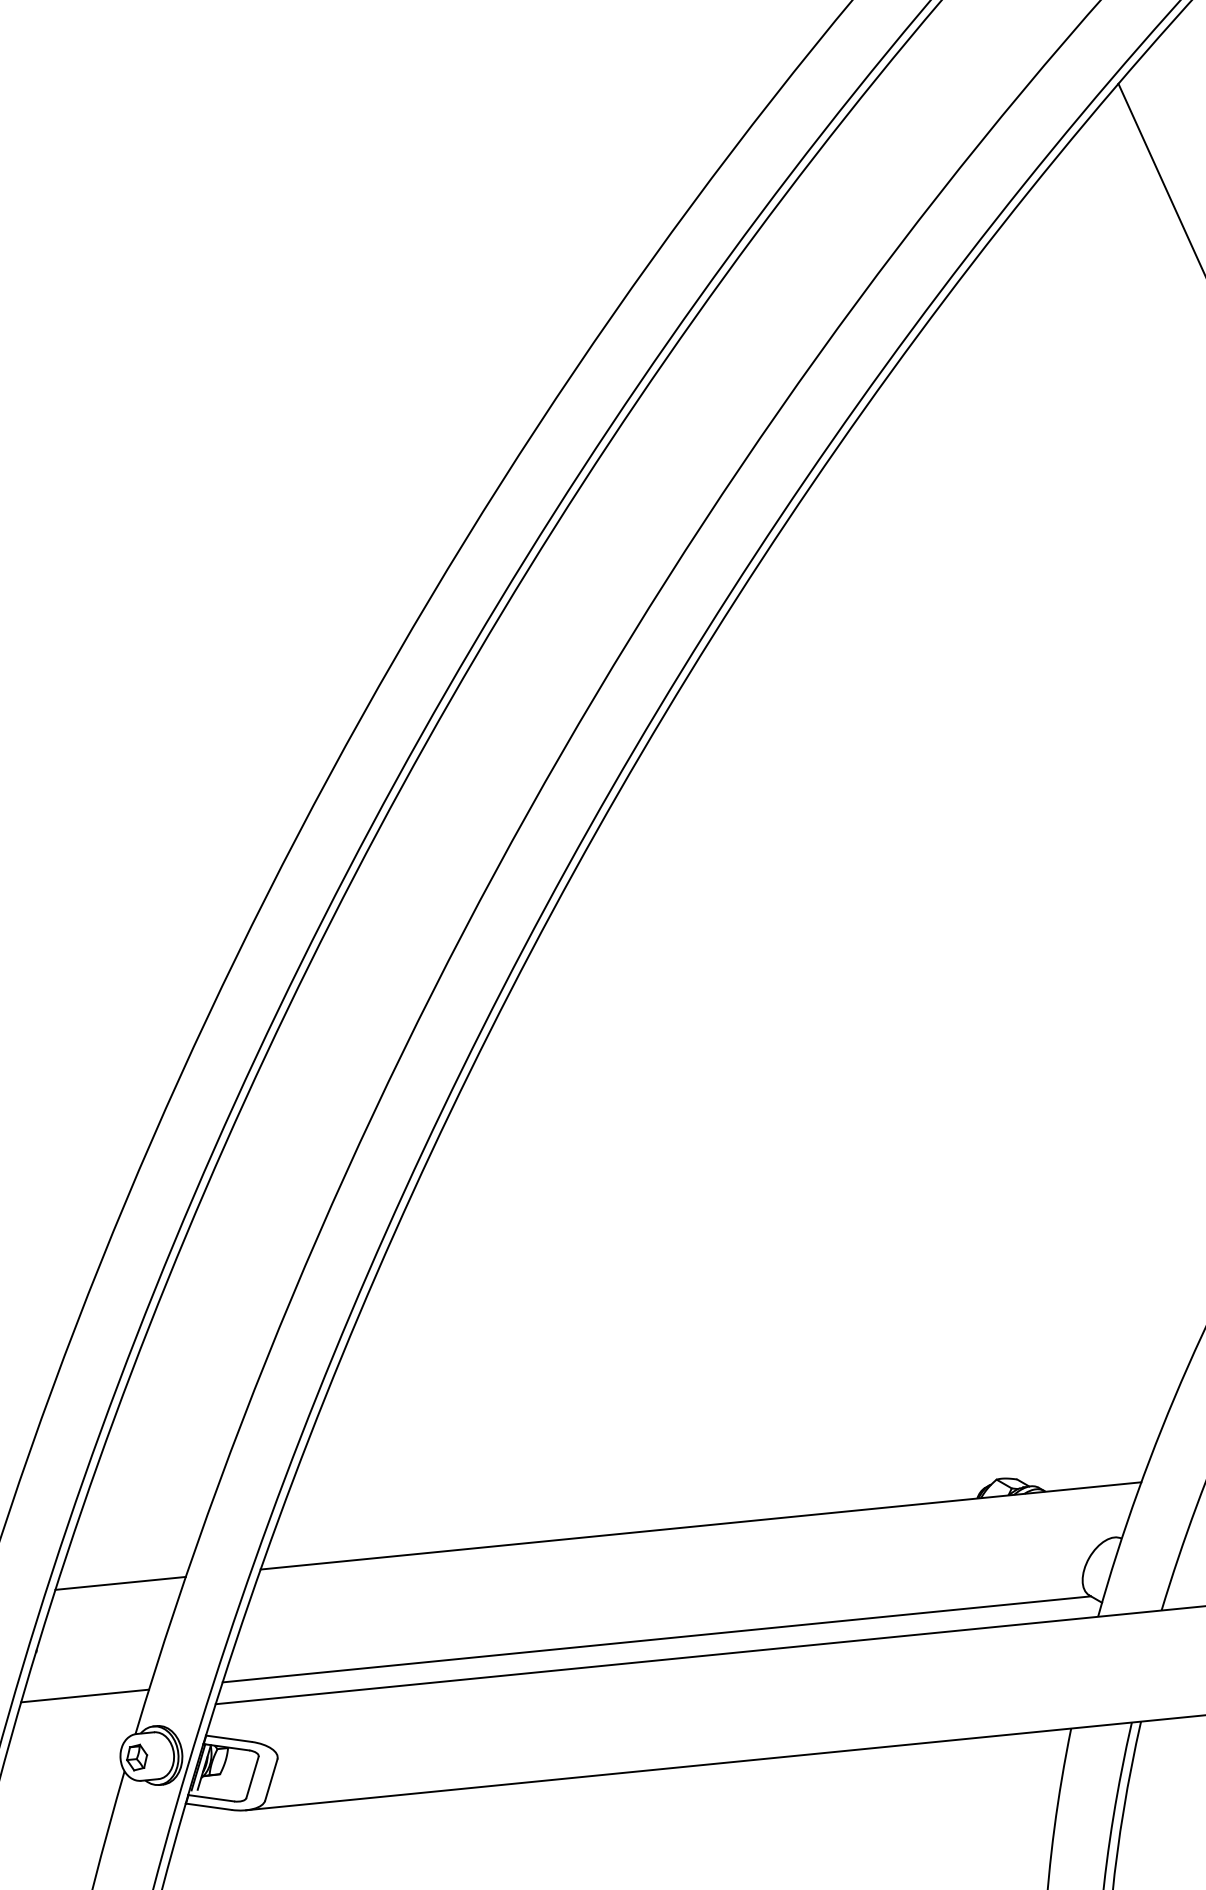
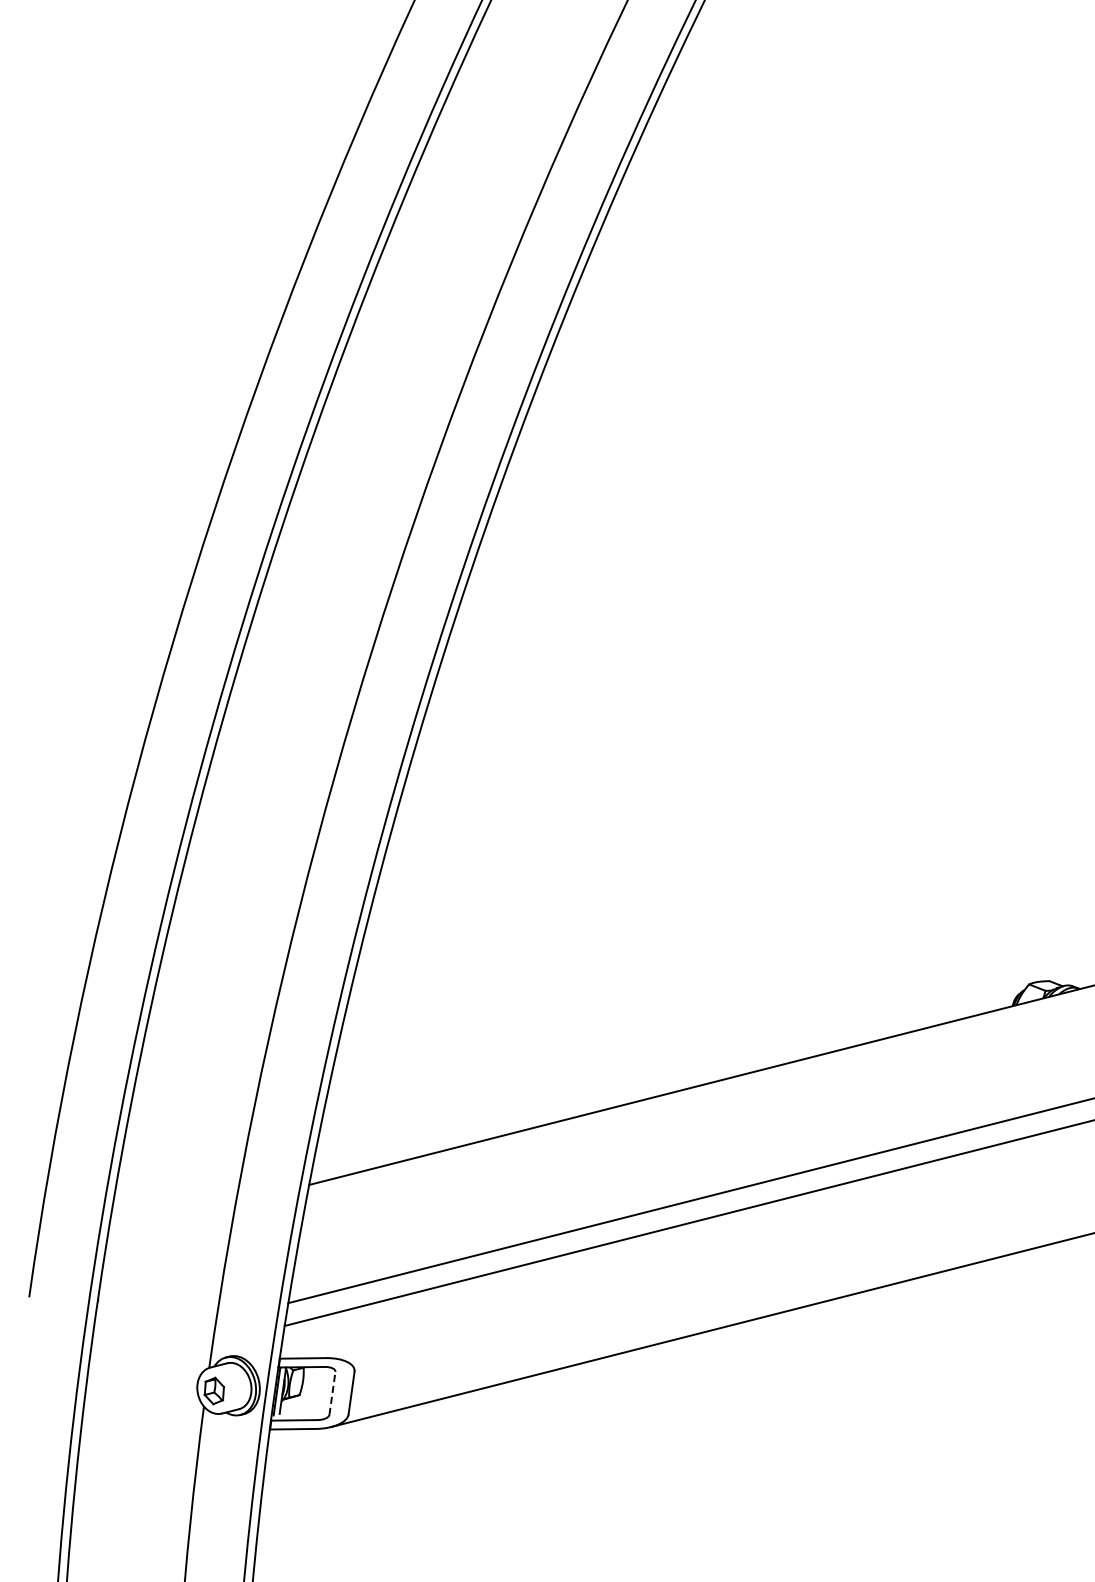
line: (120, 1582) -> (171, 1218), removed
line: (85, 1695) -> (153, 1336), removed
line: (252, 1777) -> (332, 1393), solid -> dashed

